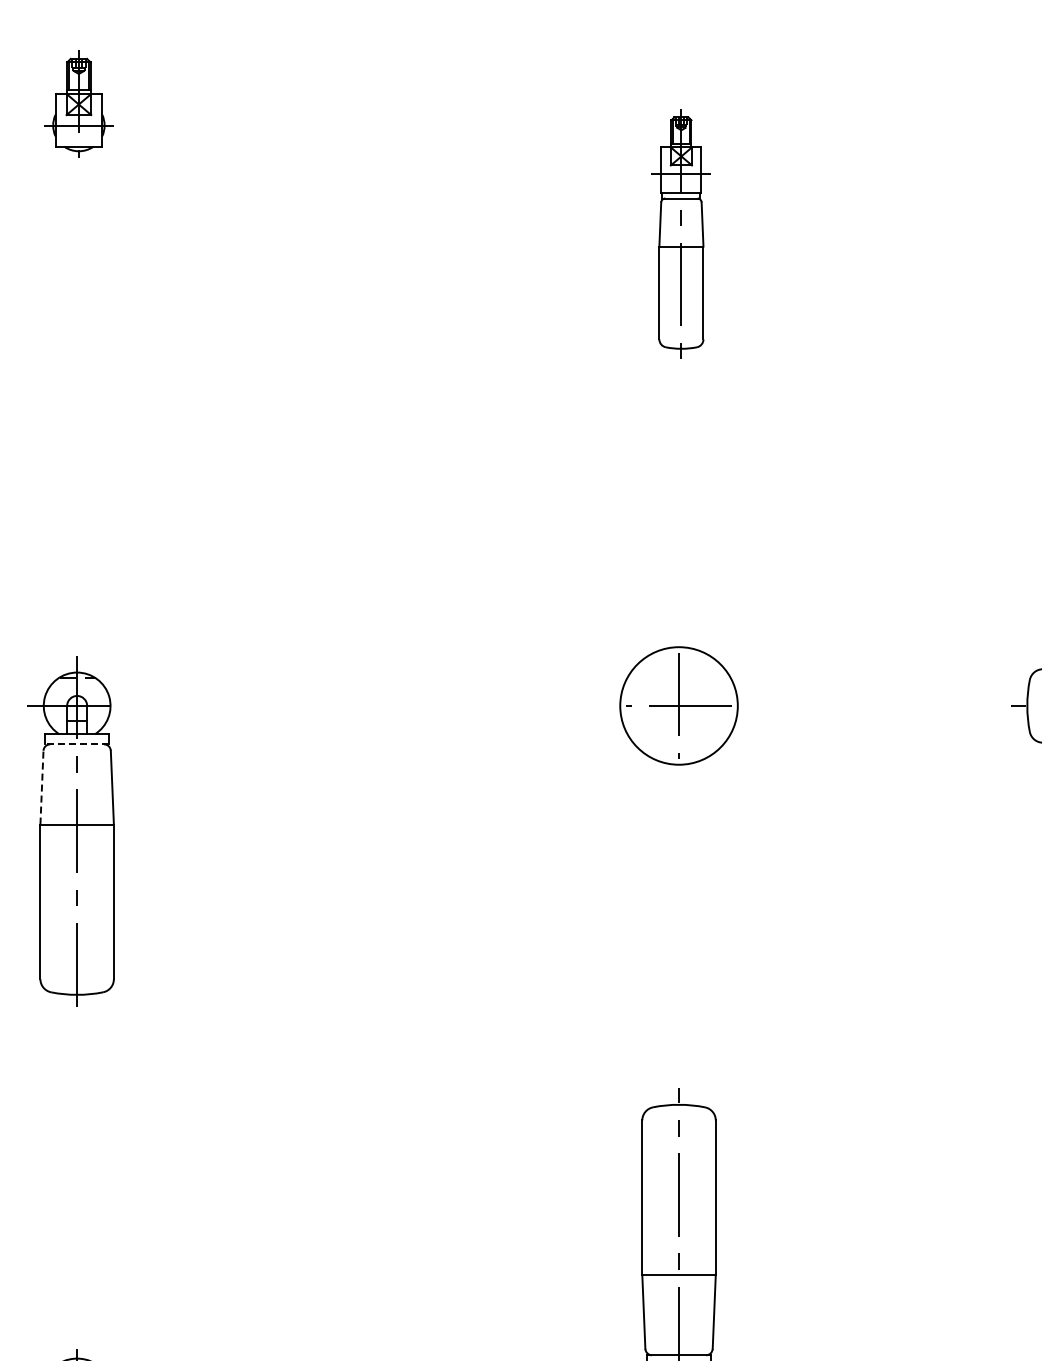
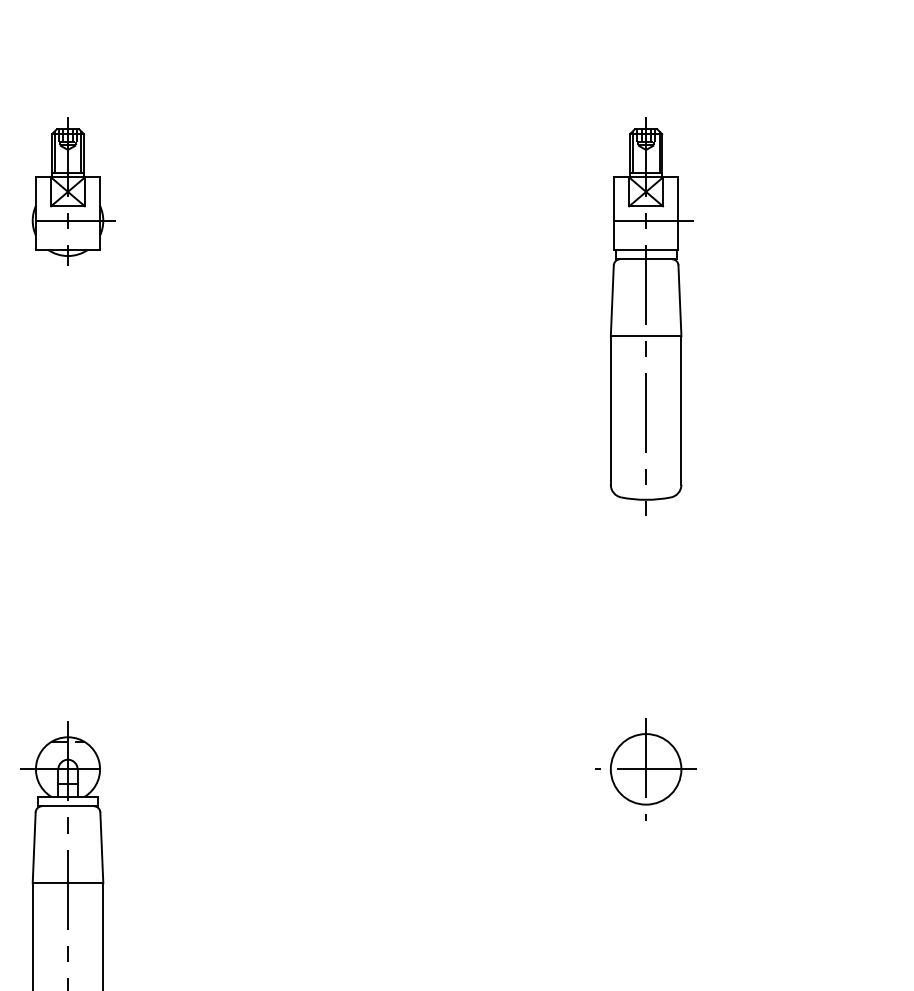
part: (82, 103) -> (73, 190), size x1.43
part: (684, 233) -> (651, 315), size x1.67
circle: (678, 705) -> (645, 768), size x0.62
line: (77, 744) -> (68, 806), dashed -> solid
line: (41, 787) -> (33, 847), dashed -> solid

